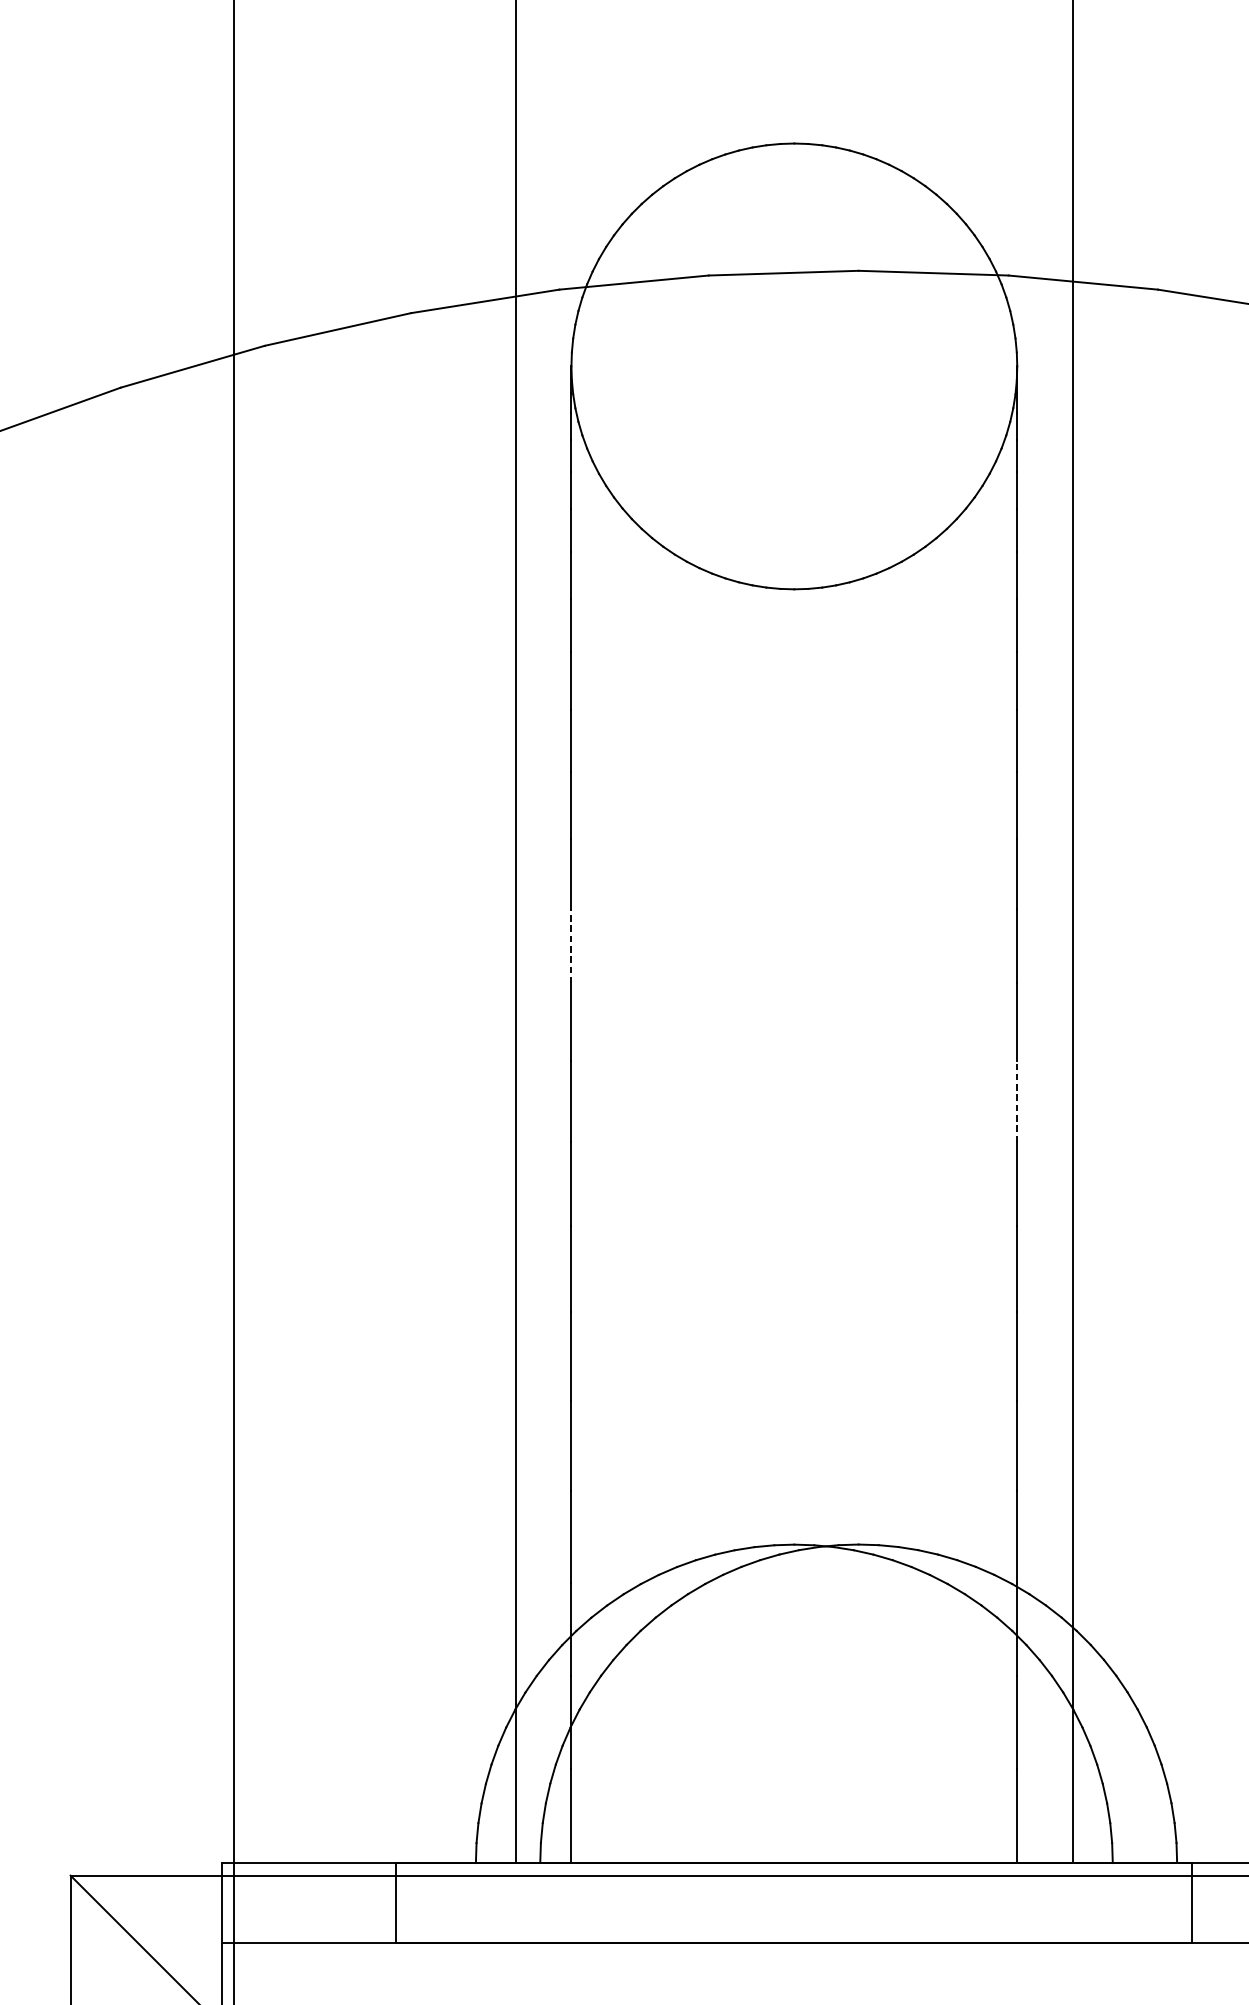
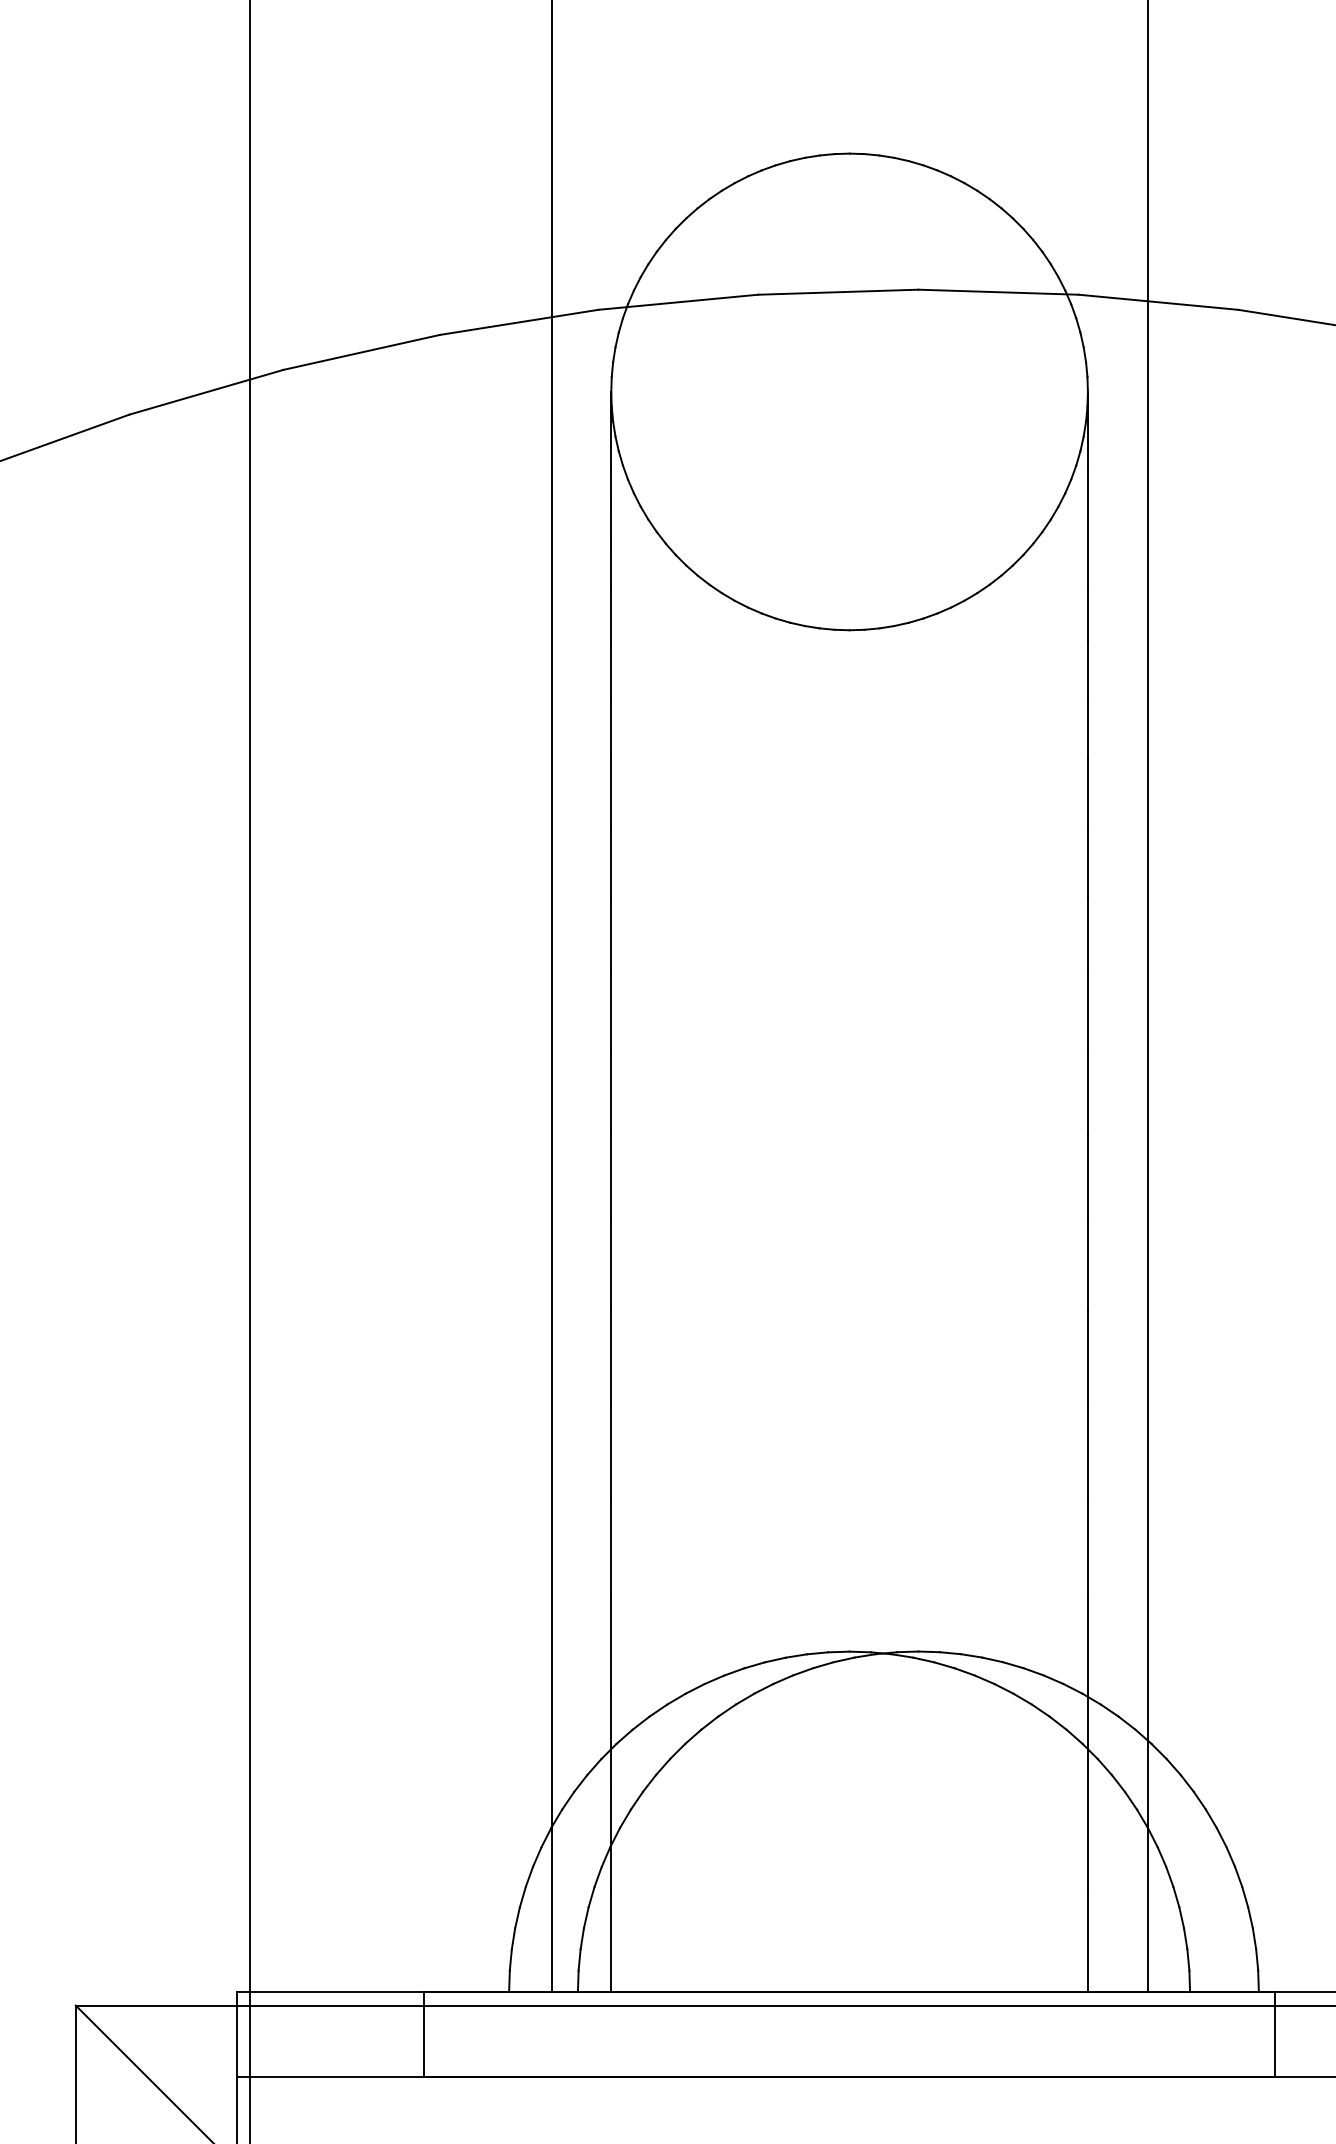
line: (571, 945) -> (611, 1011), dashed -> solid
line: (1016, 1101) -> (1087, 1177), dashed -> solid

